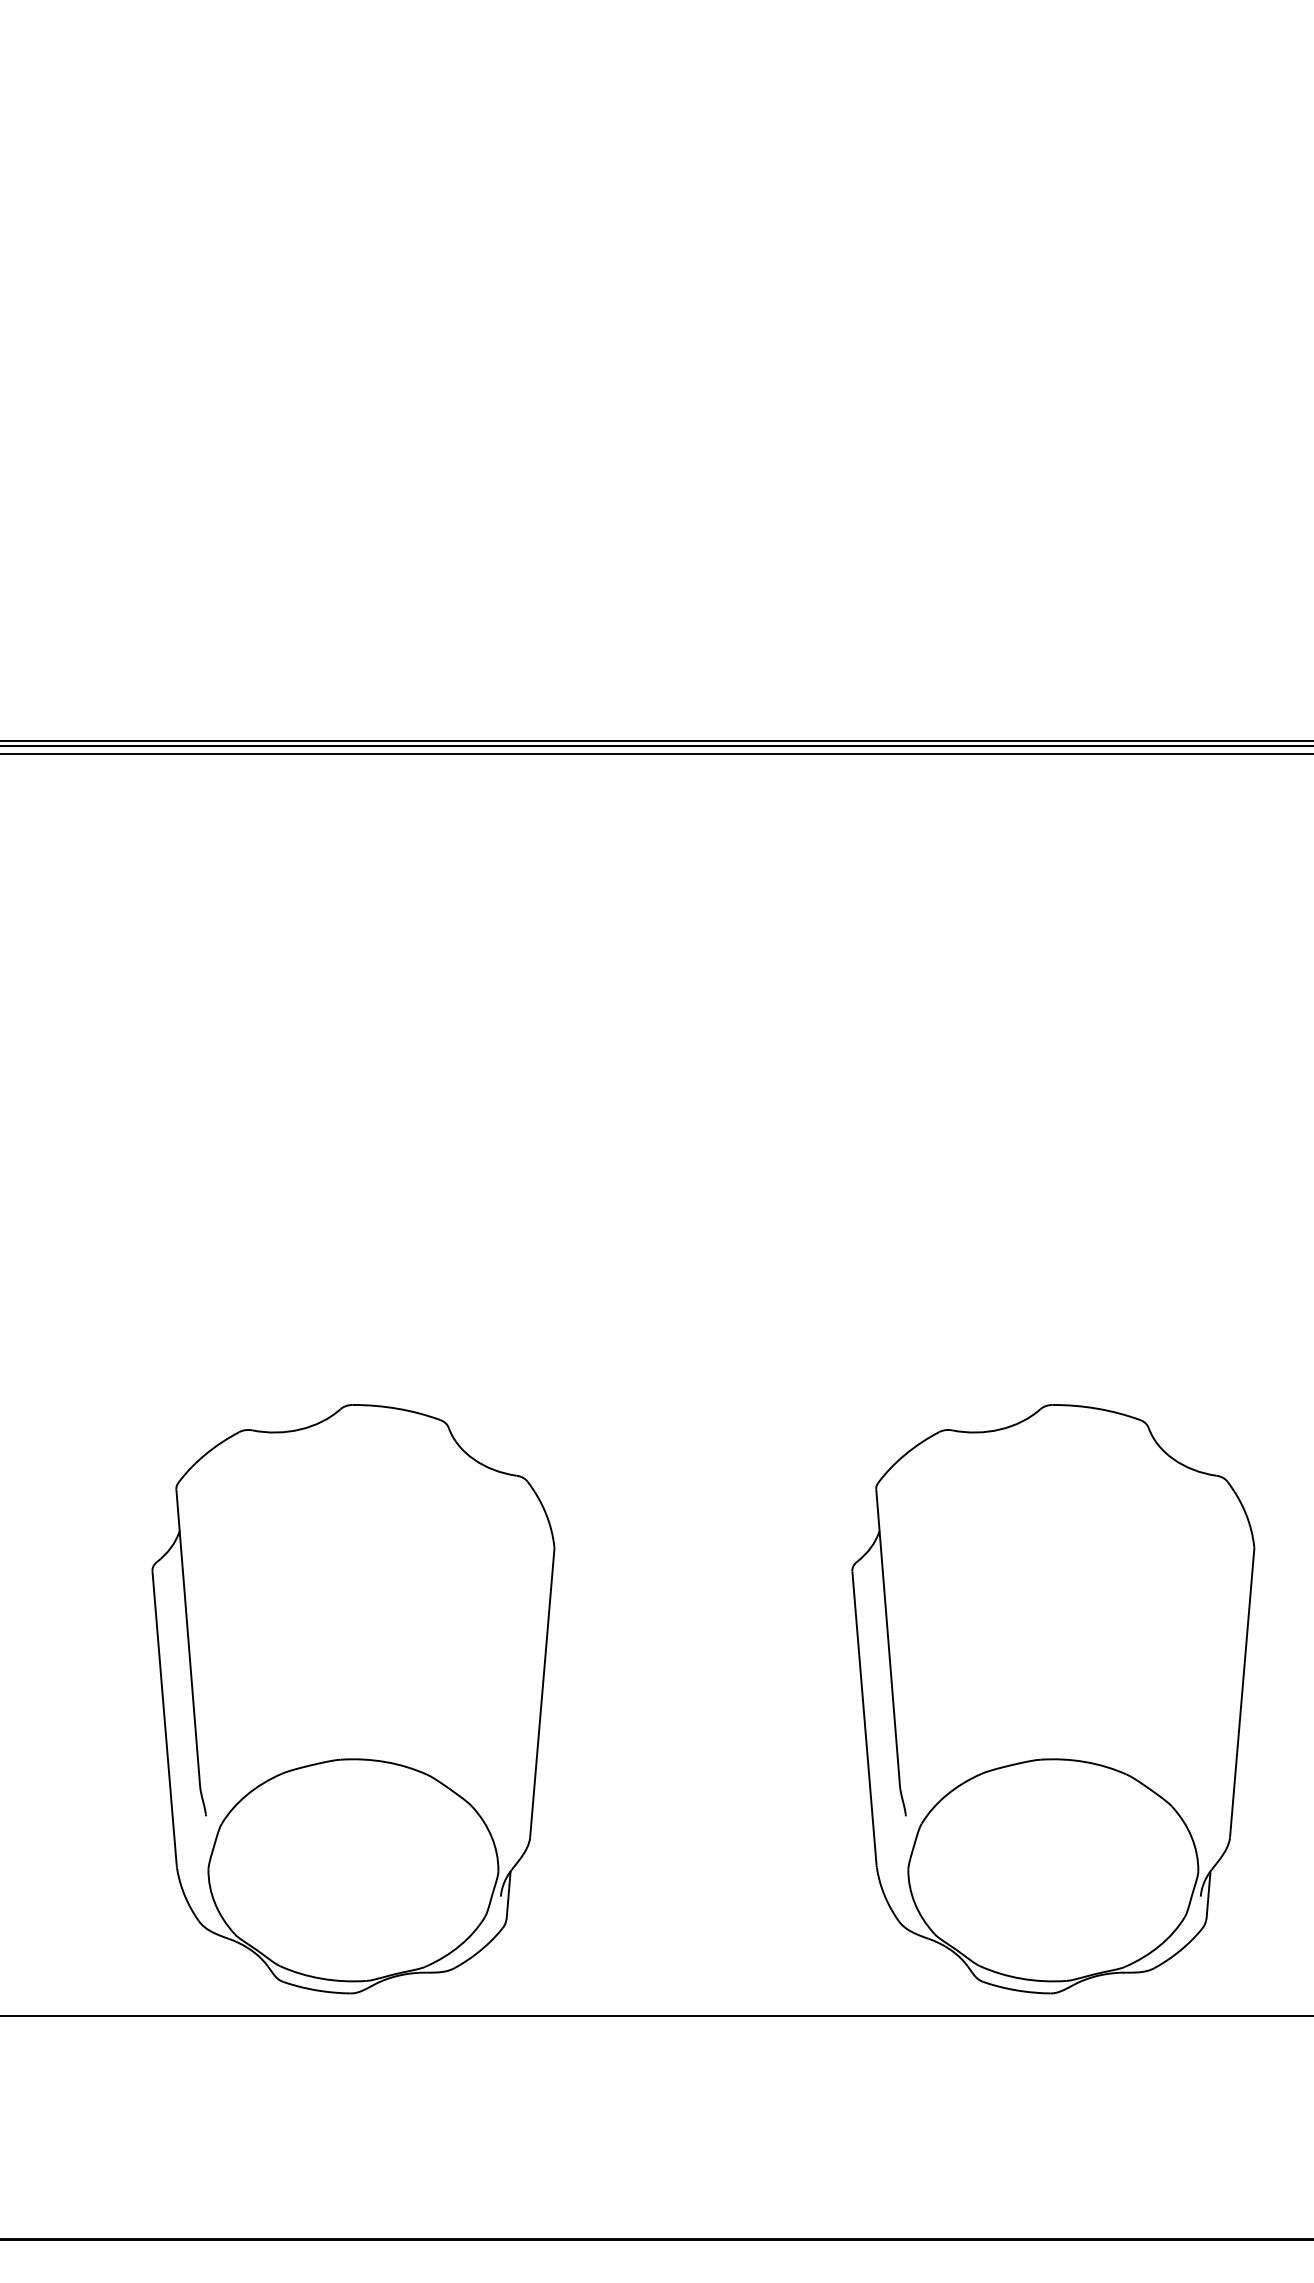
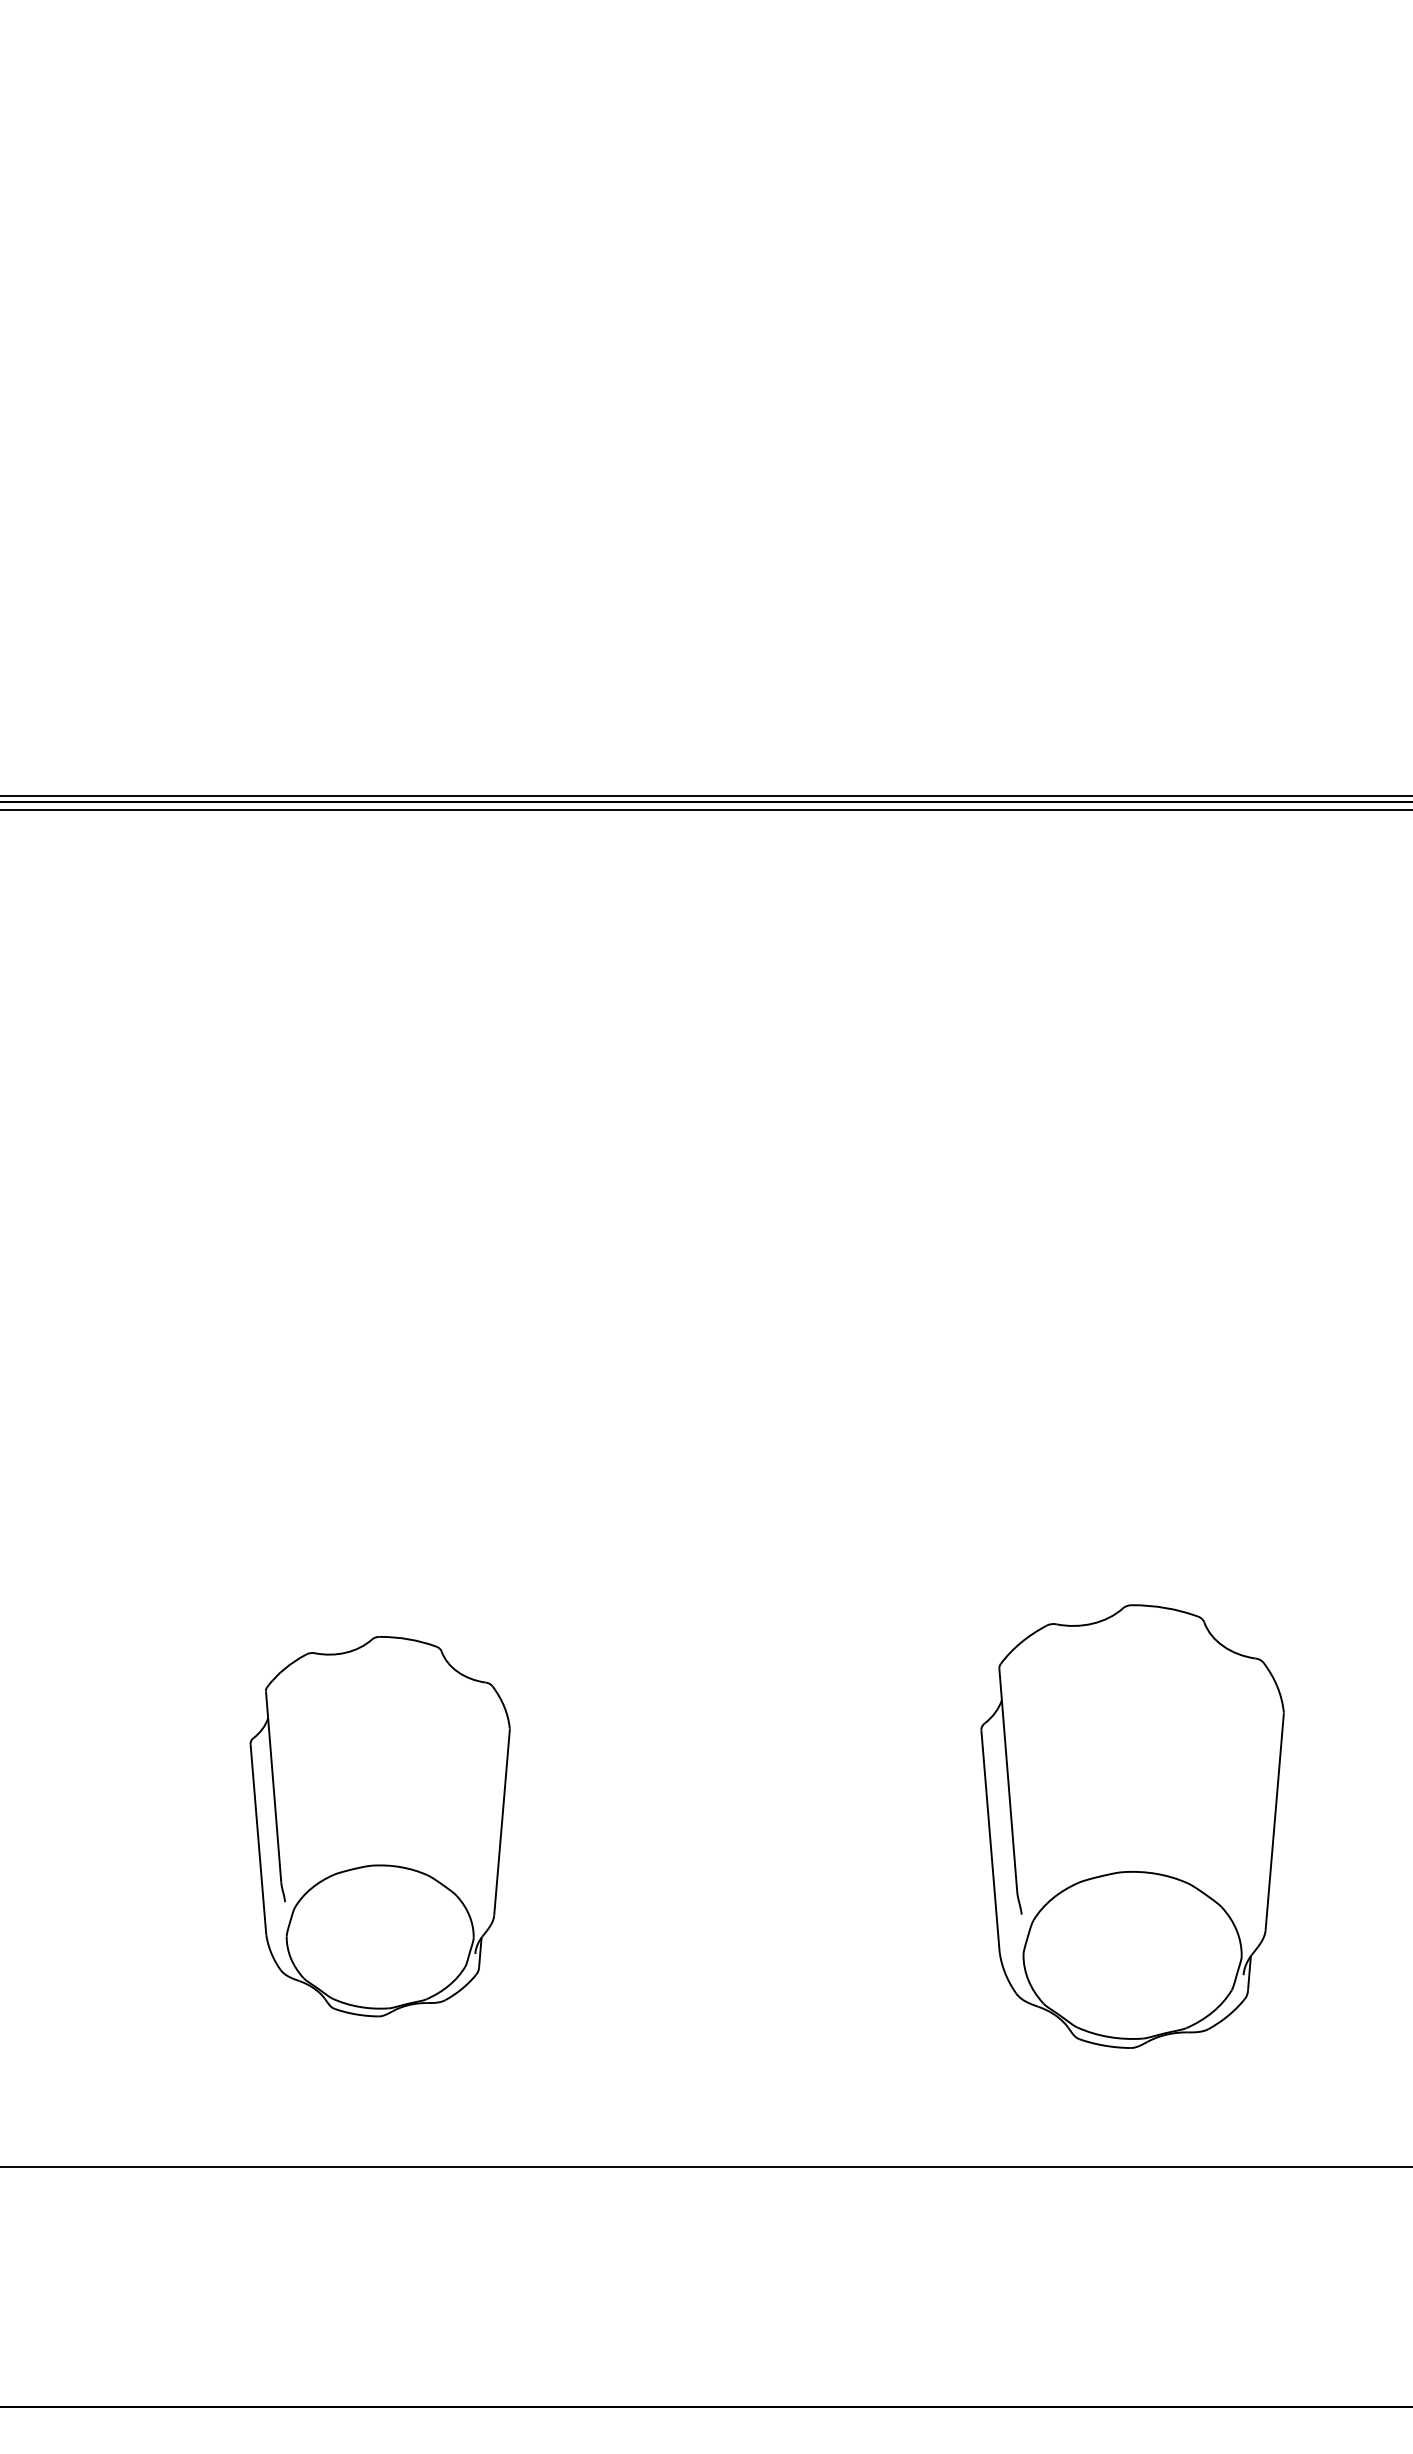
part: (353, 1699) -> (380, 1826), size x0.6
part: (1053, 1699) -> (1132, 1826), size x0.7

